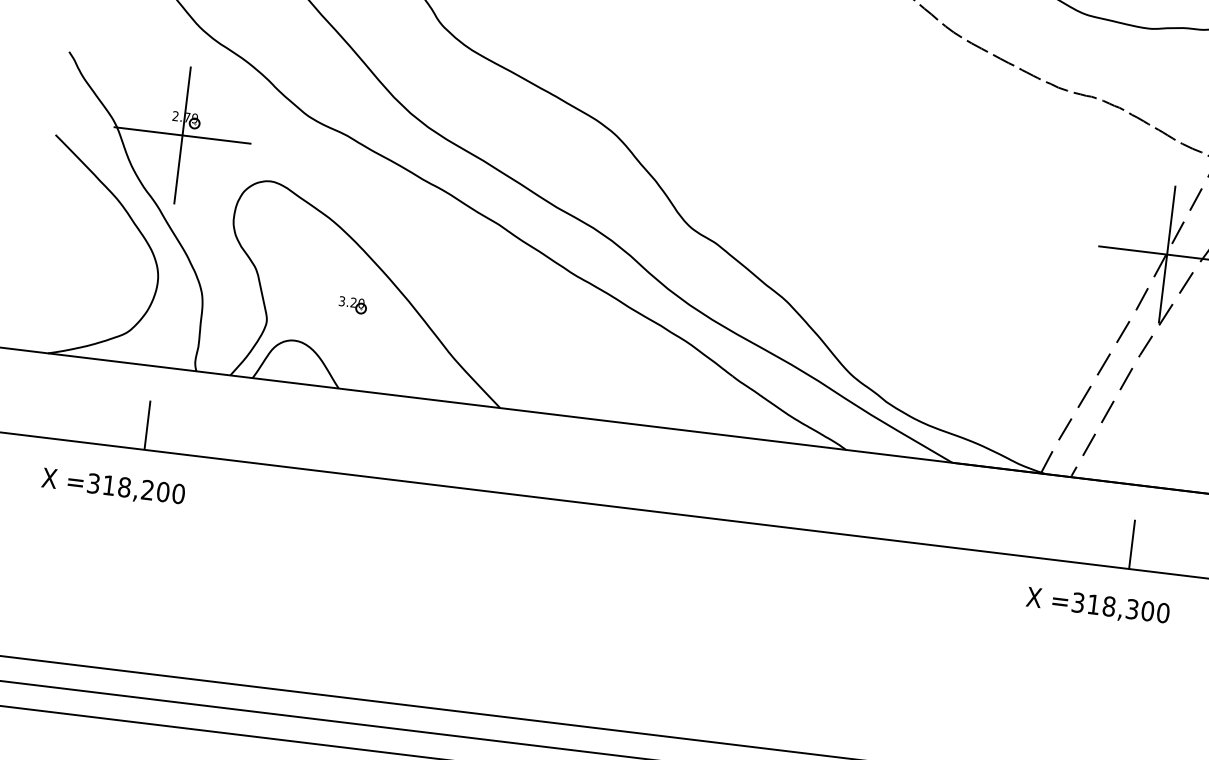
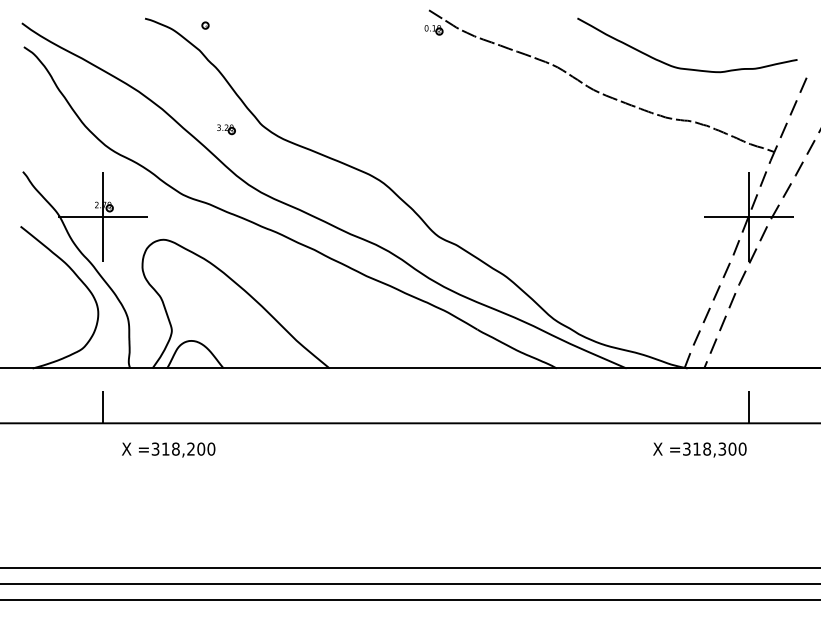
part: (353, 305) -> (226, 129), moved
text: (113, 486) -> (168, 449), moved
text: (1097, 605) -> (699, 449), moved

